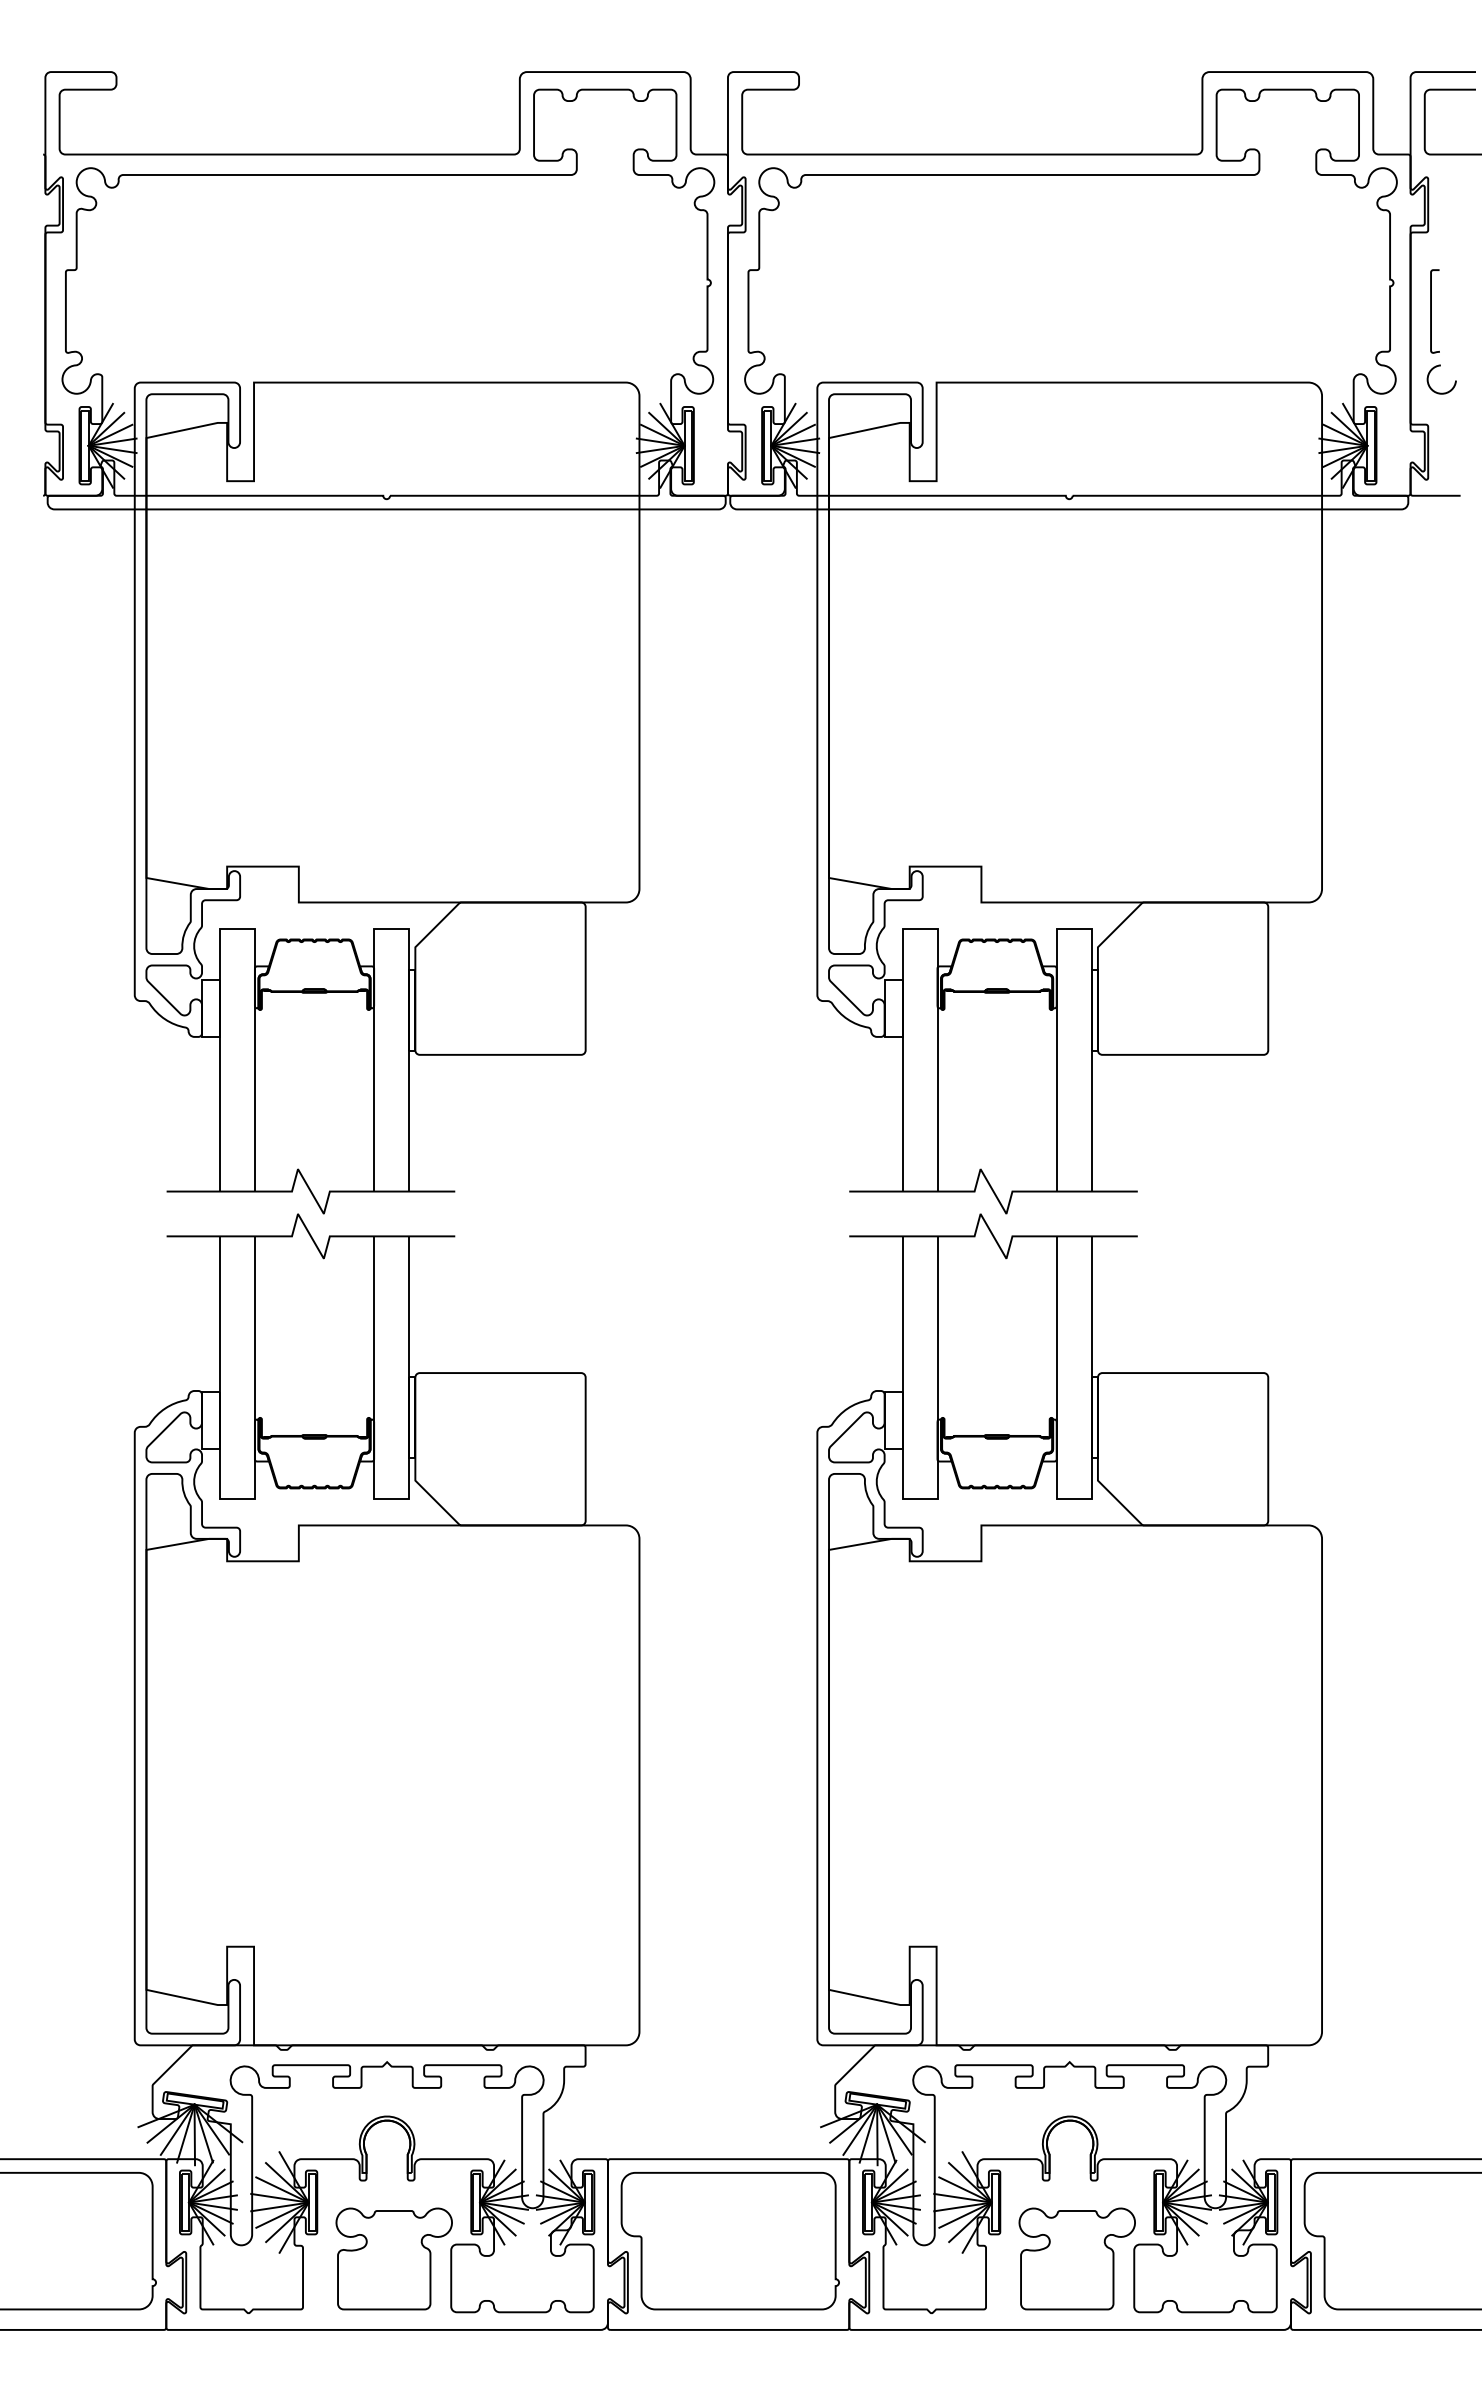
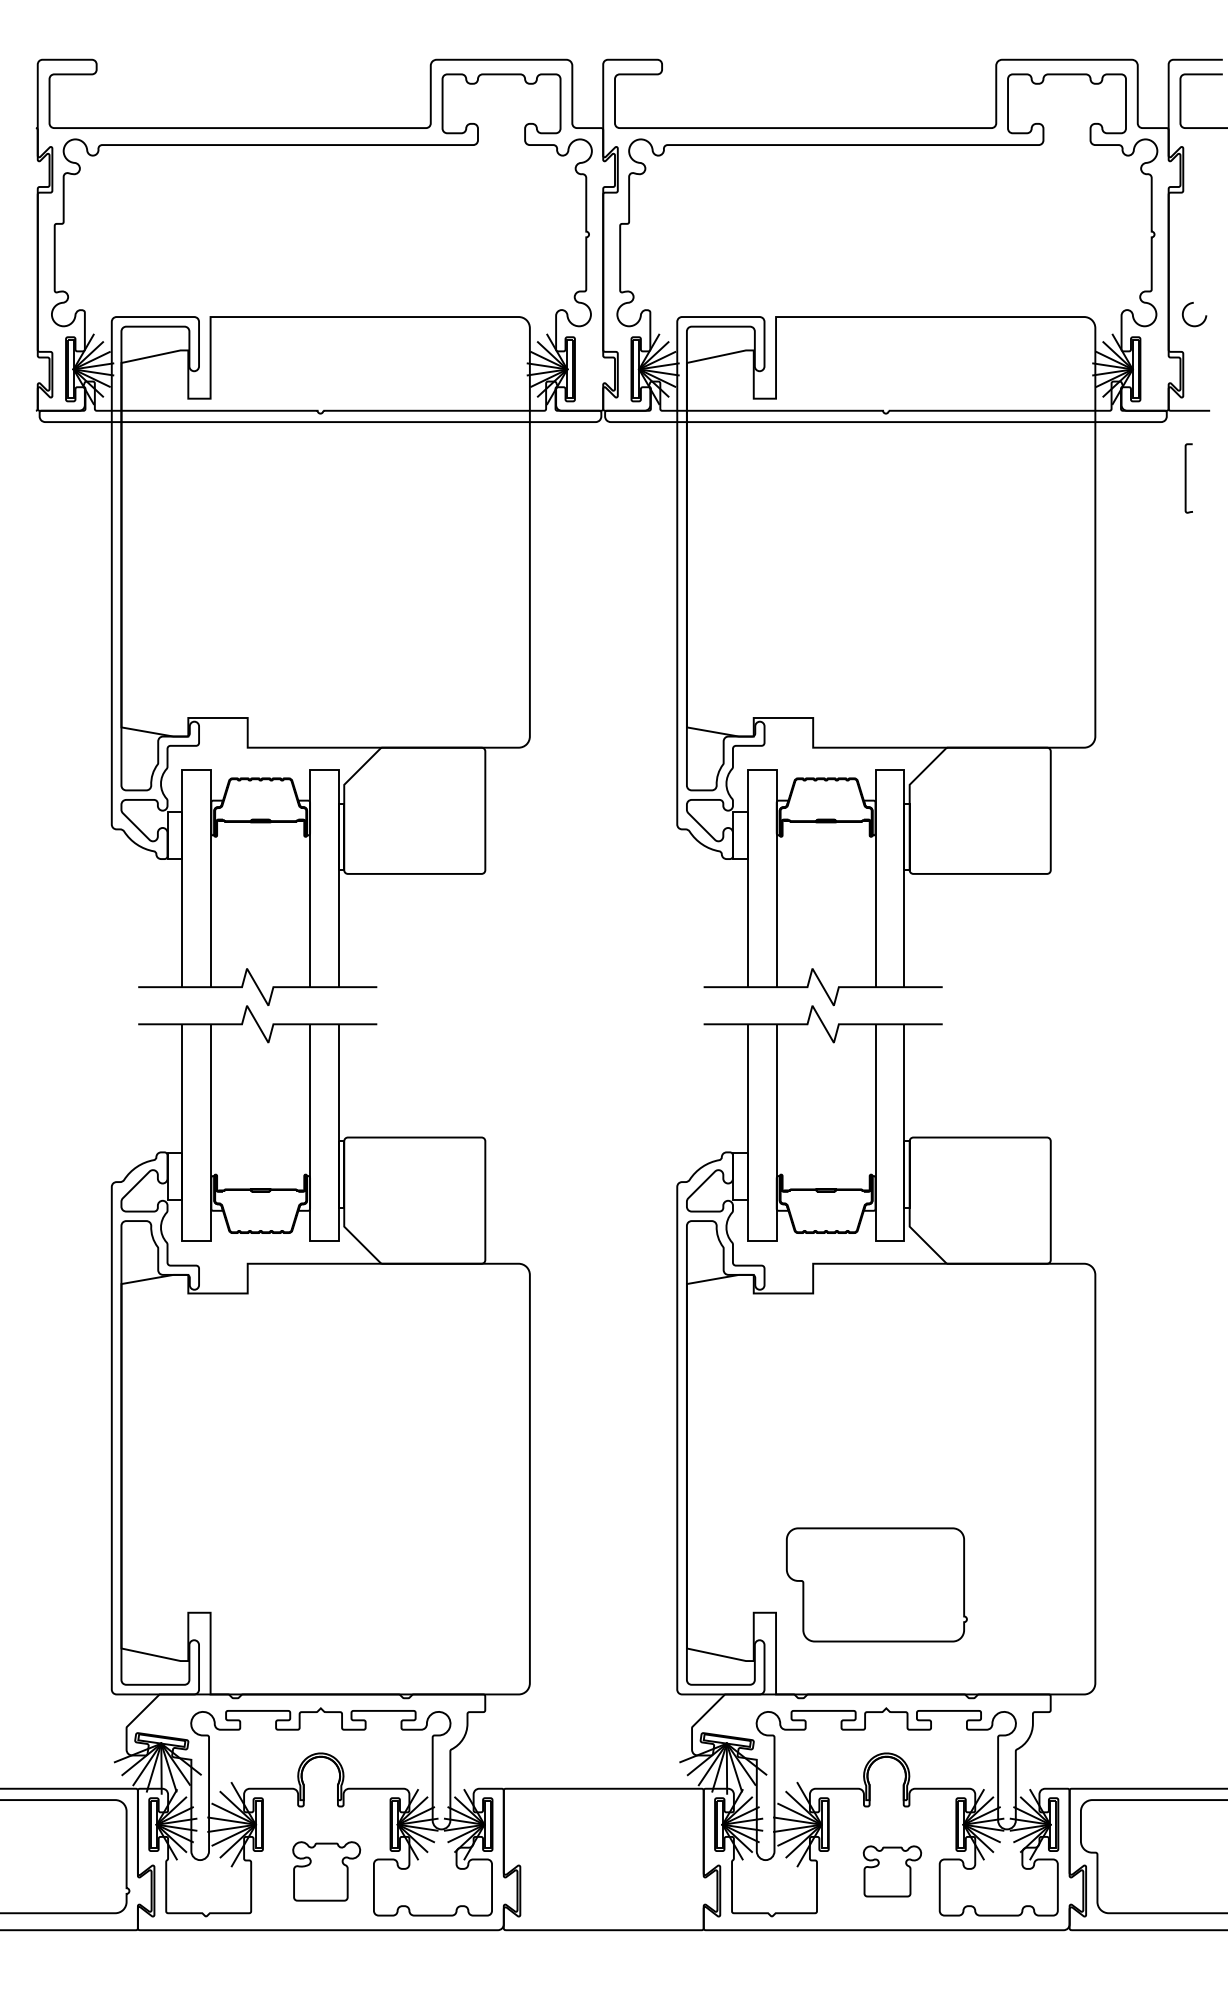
curve: (1431, 311) -> (1186, 478), moved
part: (729, 2241) -> (876, 1585), moved
part: (393, 2258) -> (326, 1871), size x0.7
part: (1076, 2258) -> (891, 1871), size x0.6

